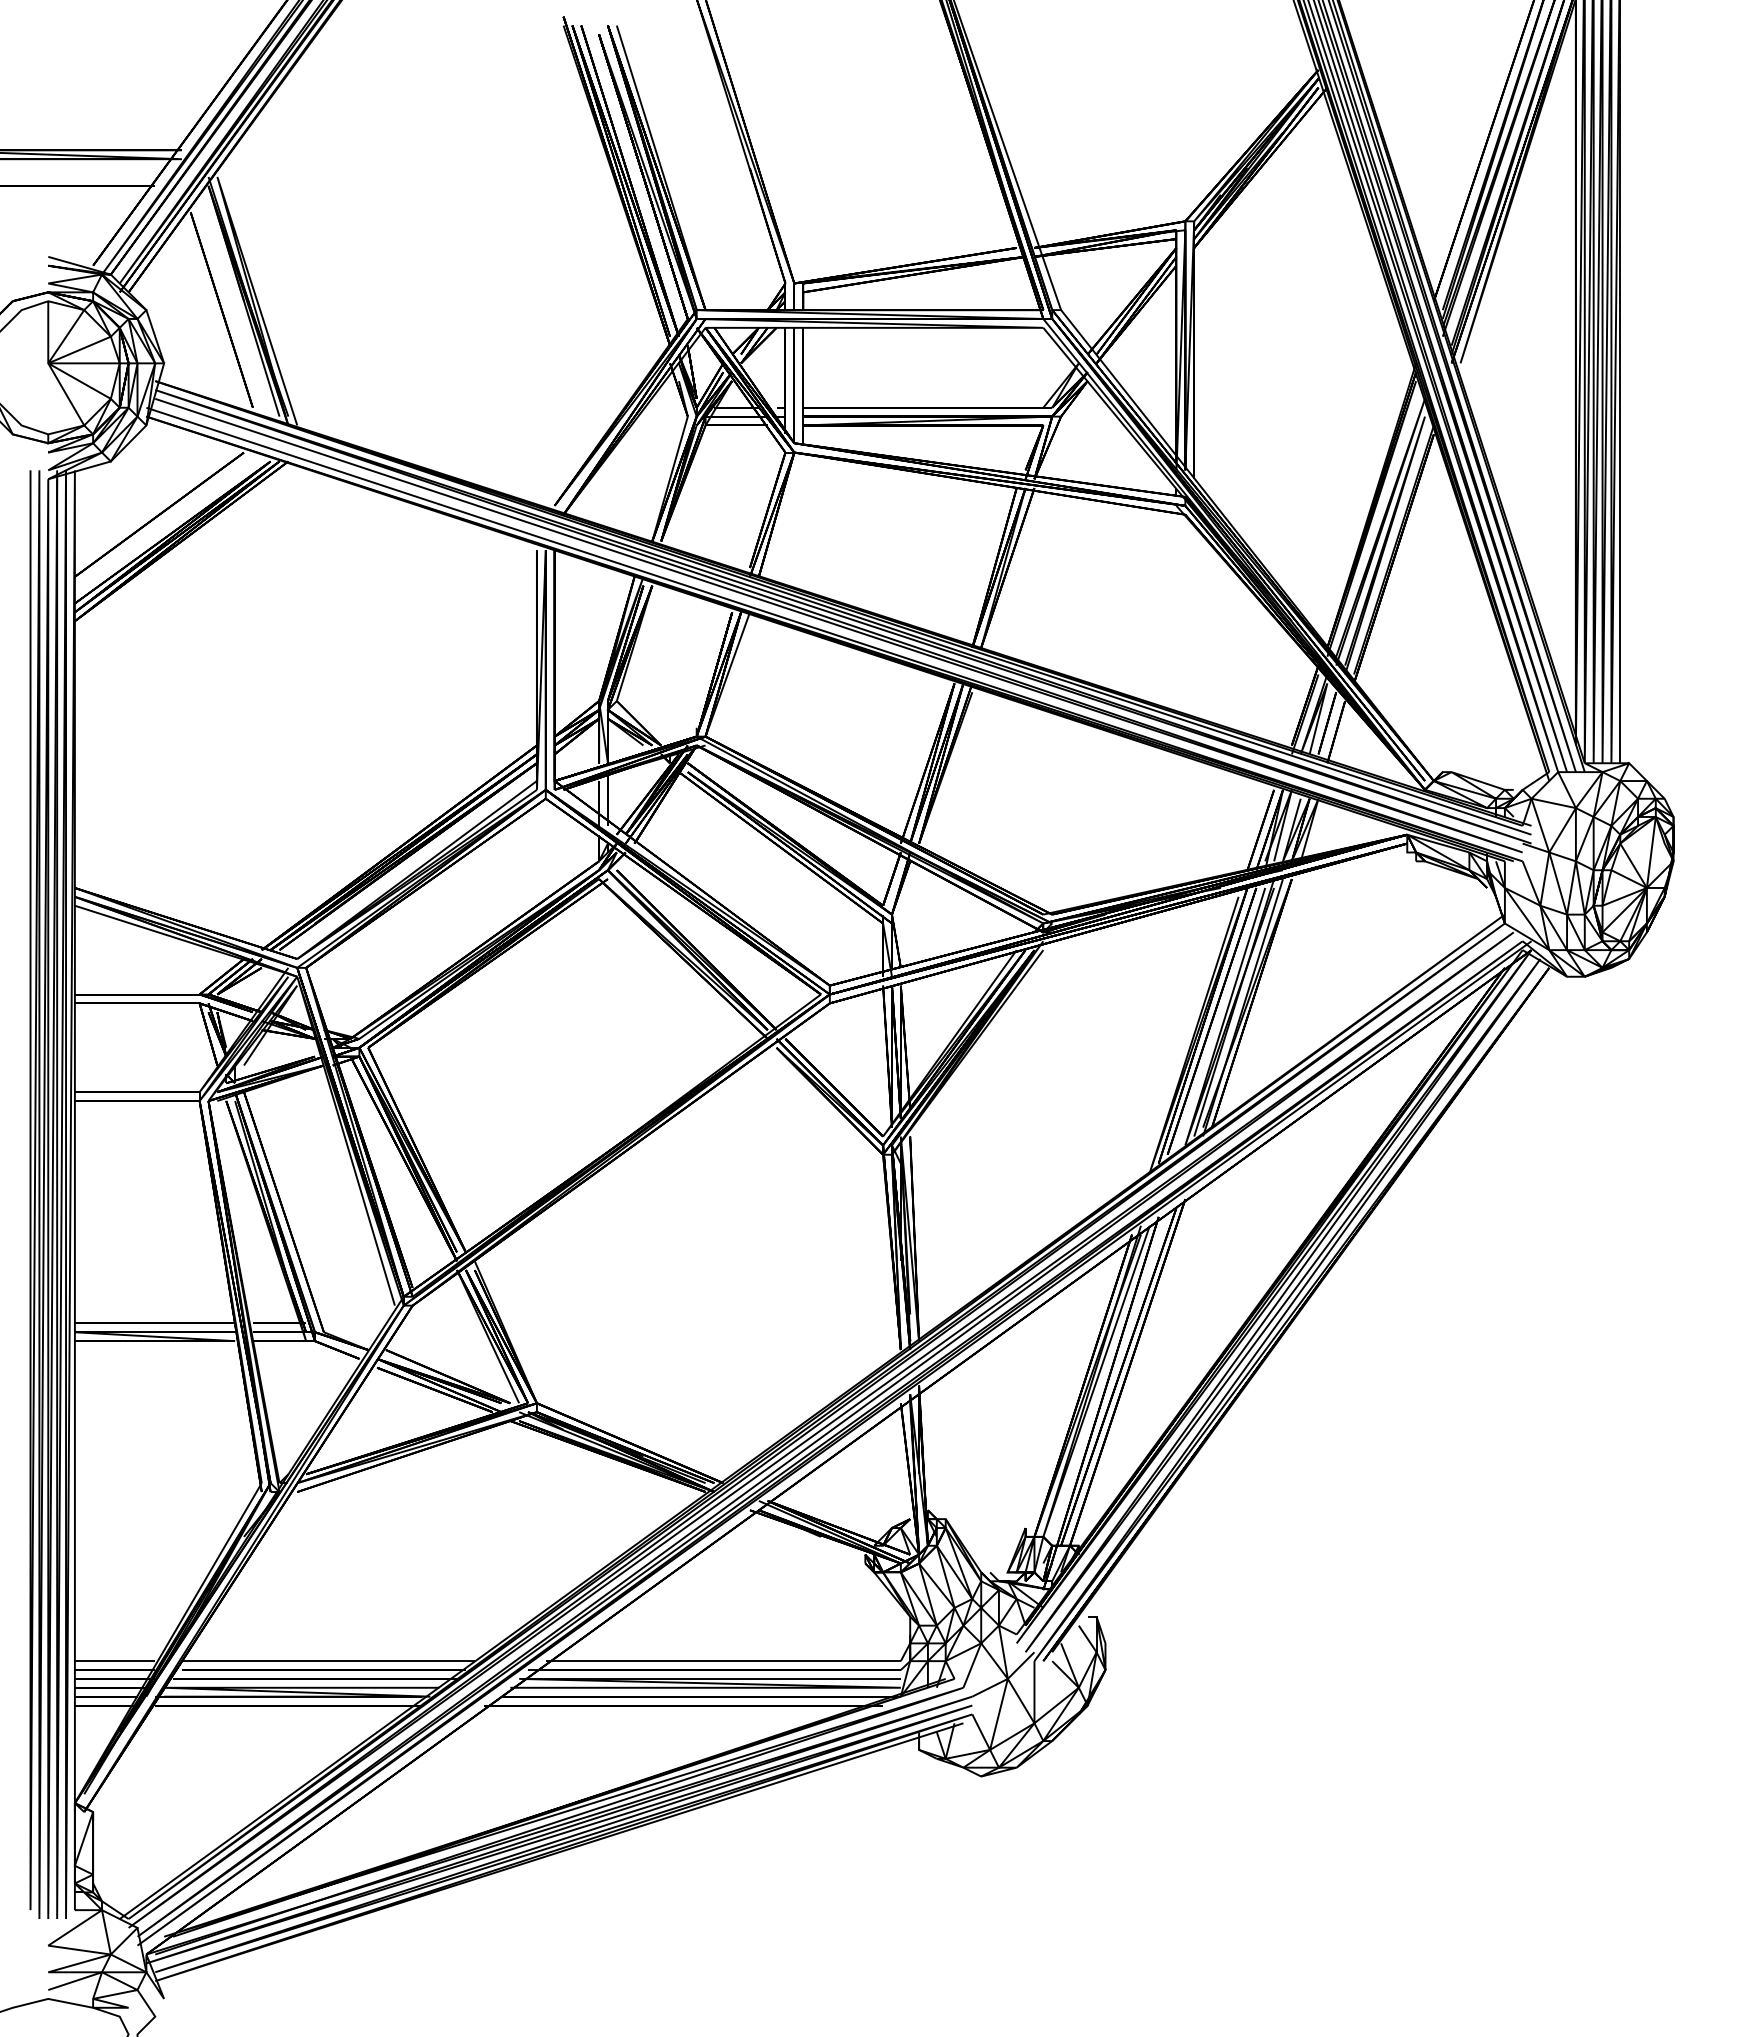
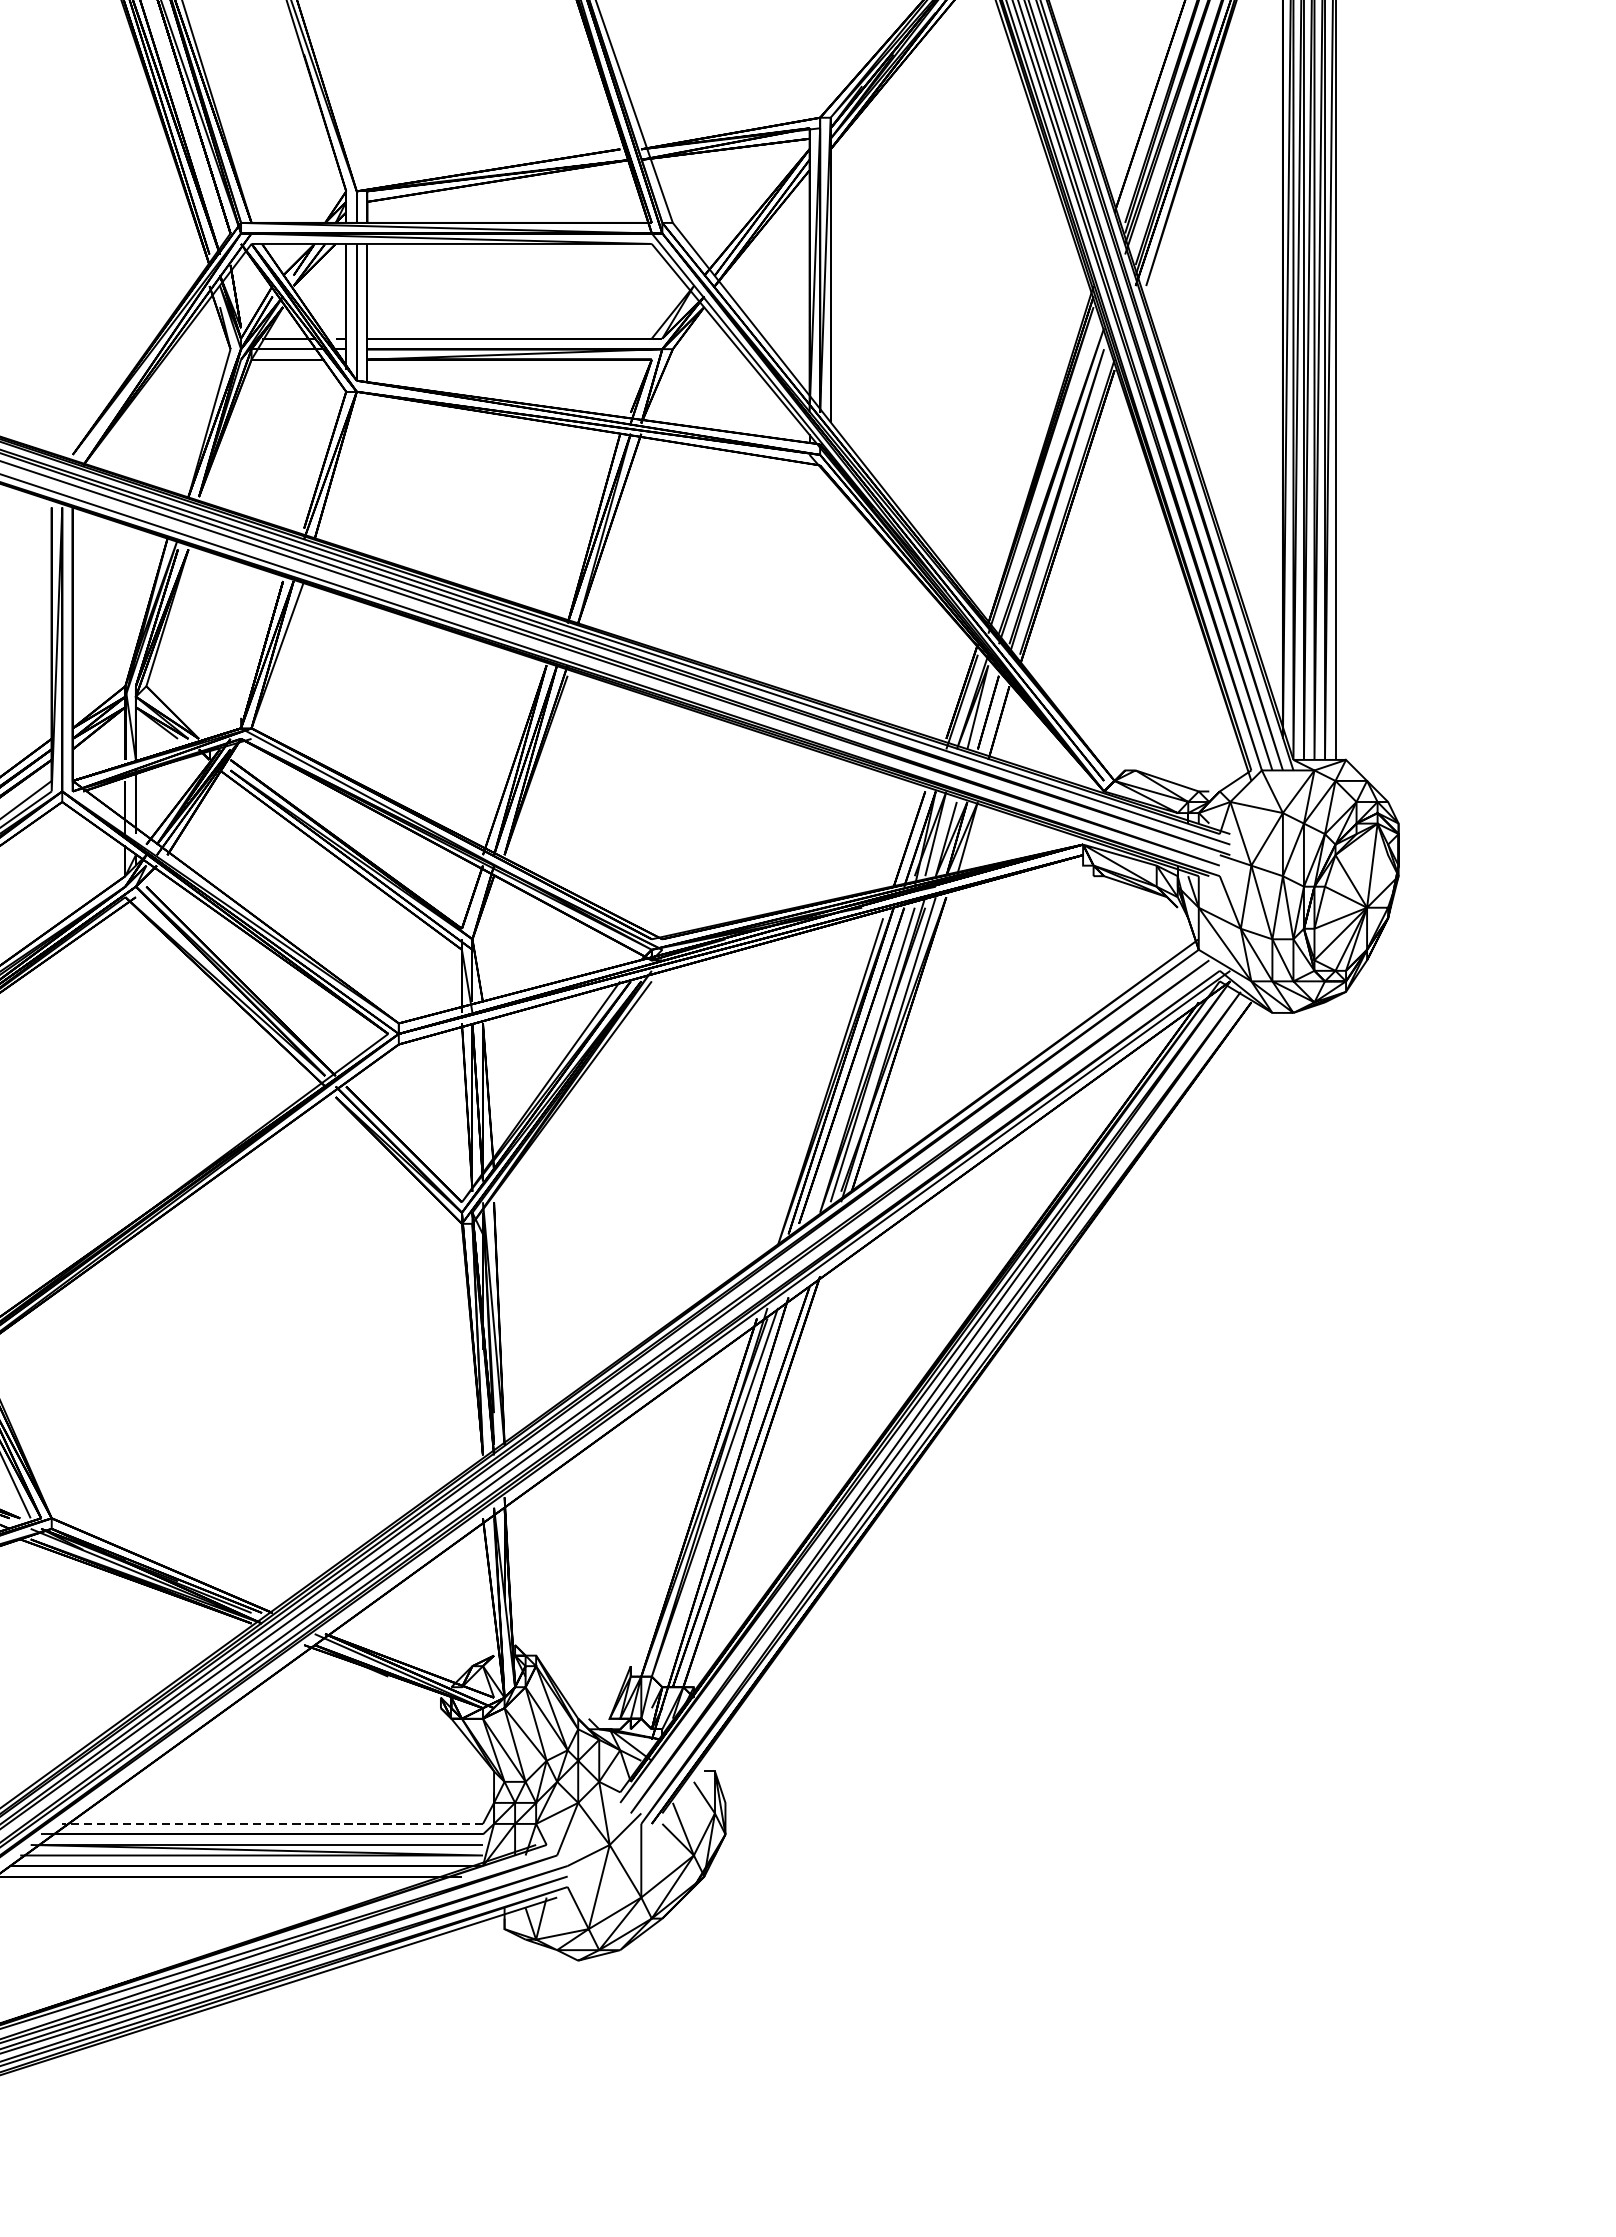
line: (723, 1661) -> (272, 1824), solid -> dashed

